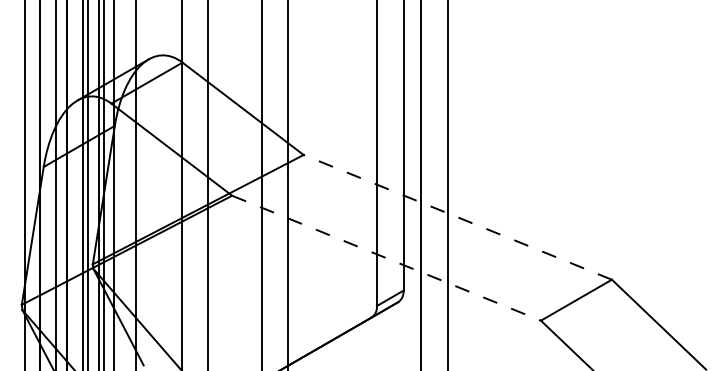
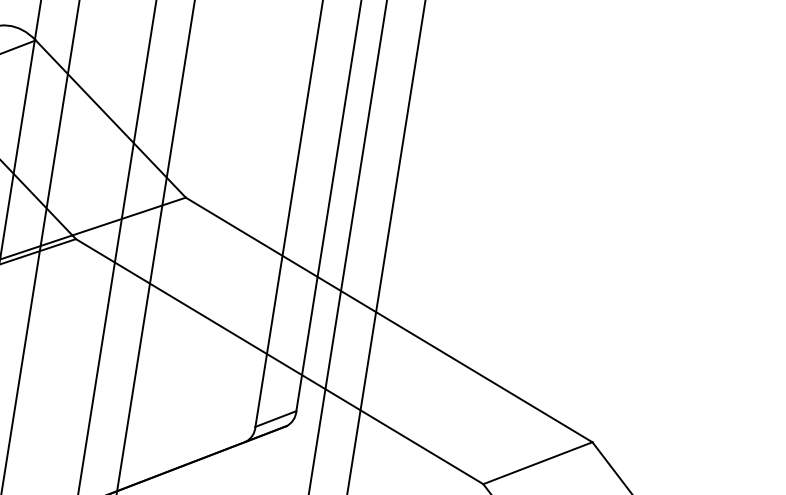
line: (457, 217) -> (388, 320), dashed -> solid
line: (386, 258) -> (279, 362), dashed -> solid

